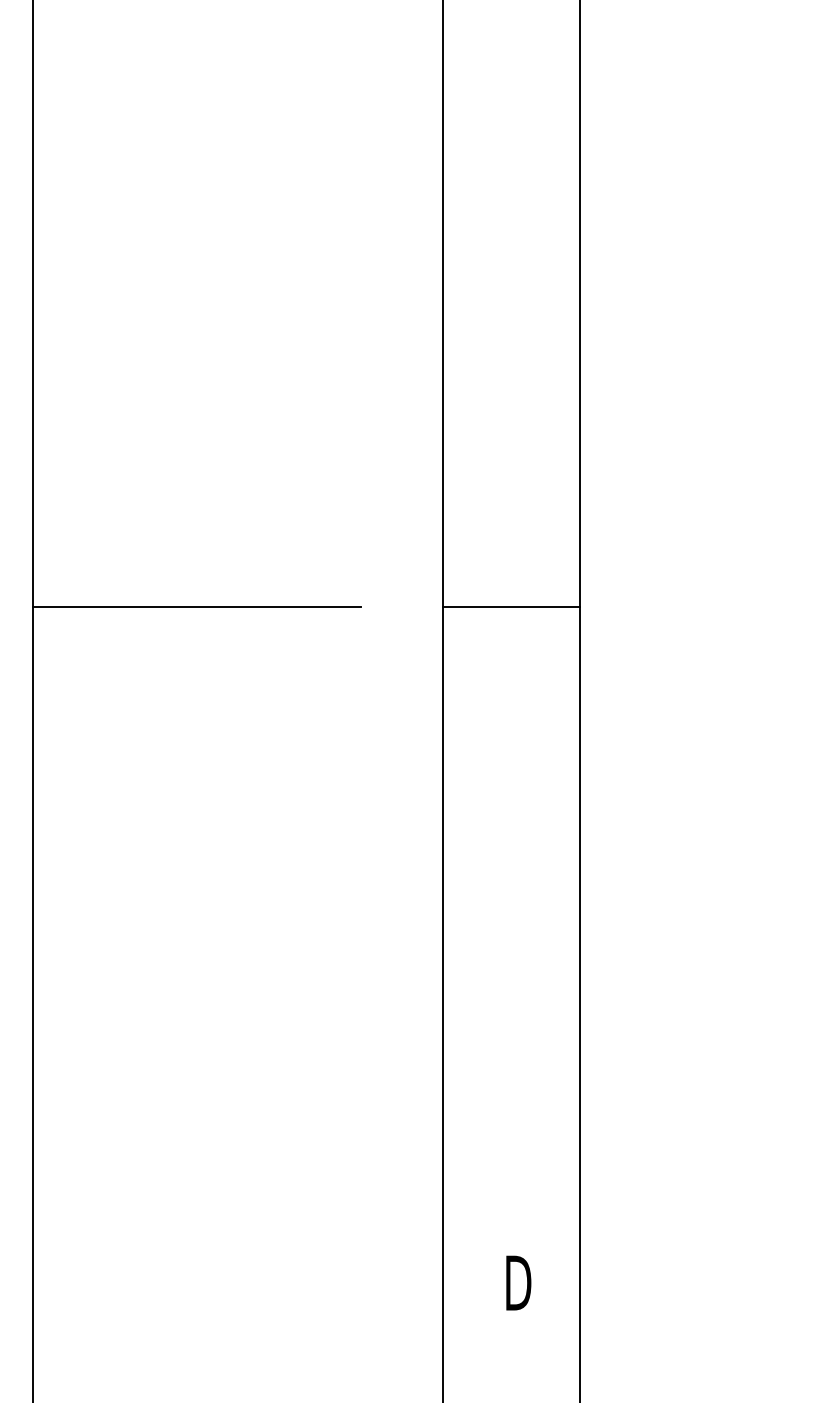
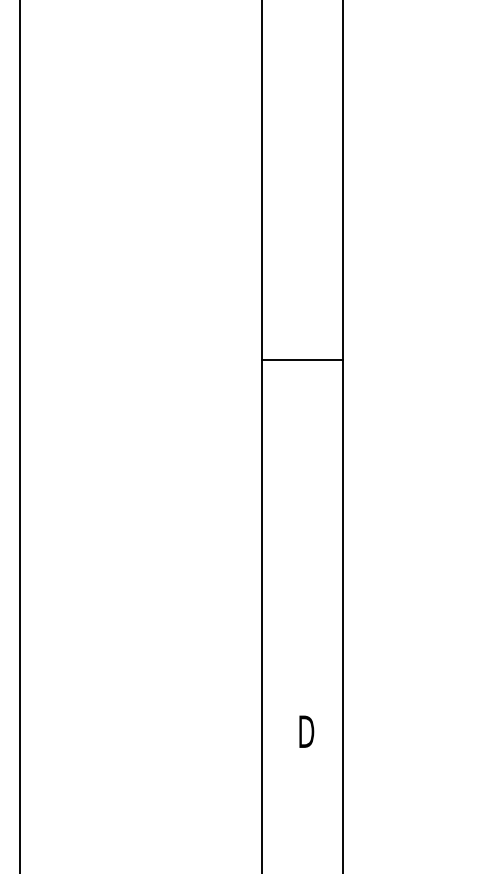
line: (196, 607) -> (116, 333), removed
line: (511, 607) -> (302, 360), moved

